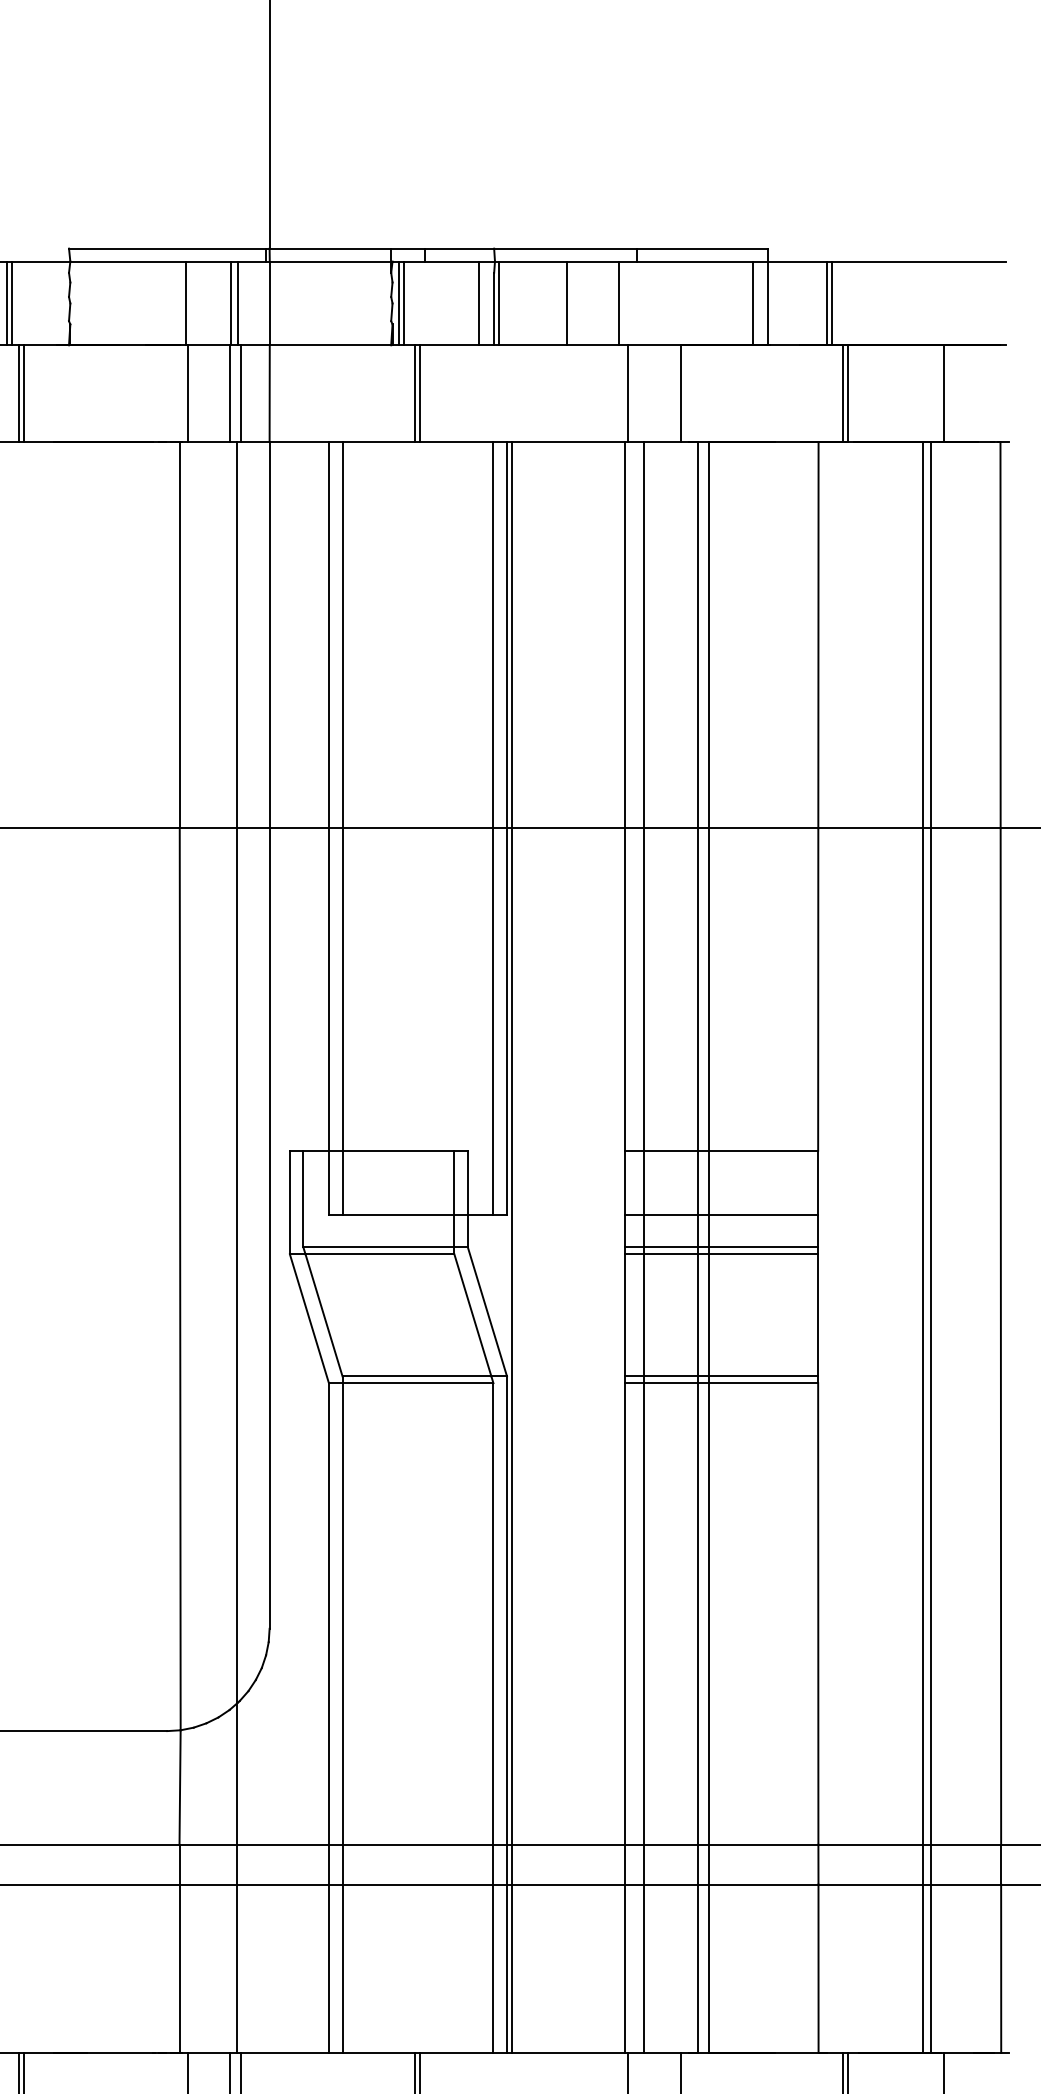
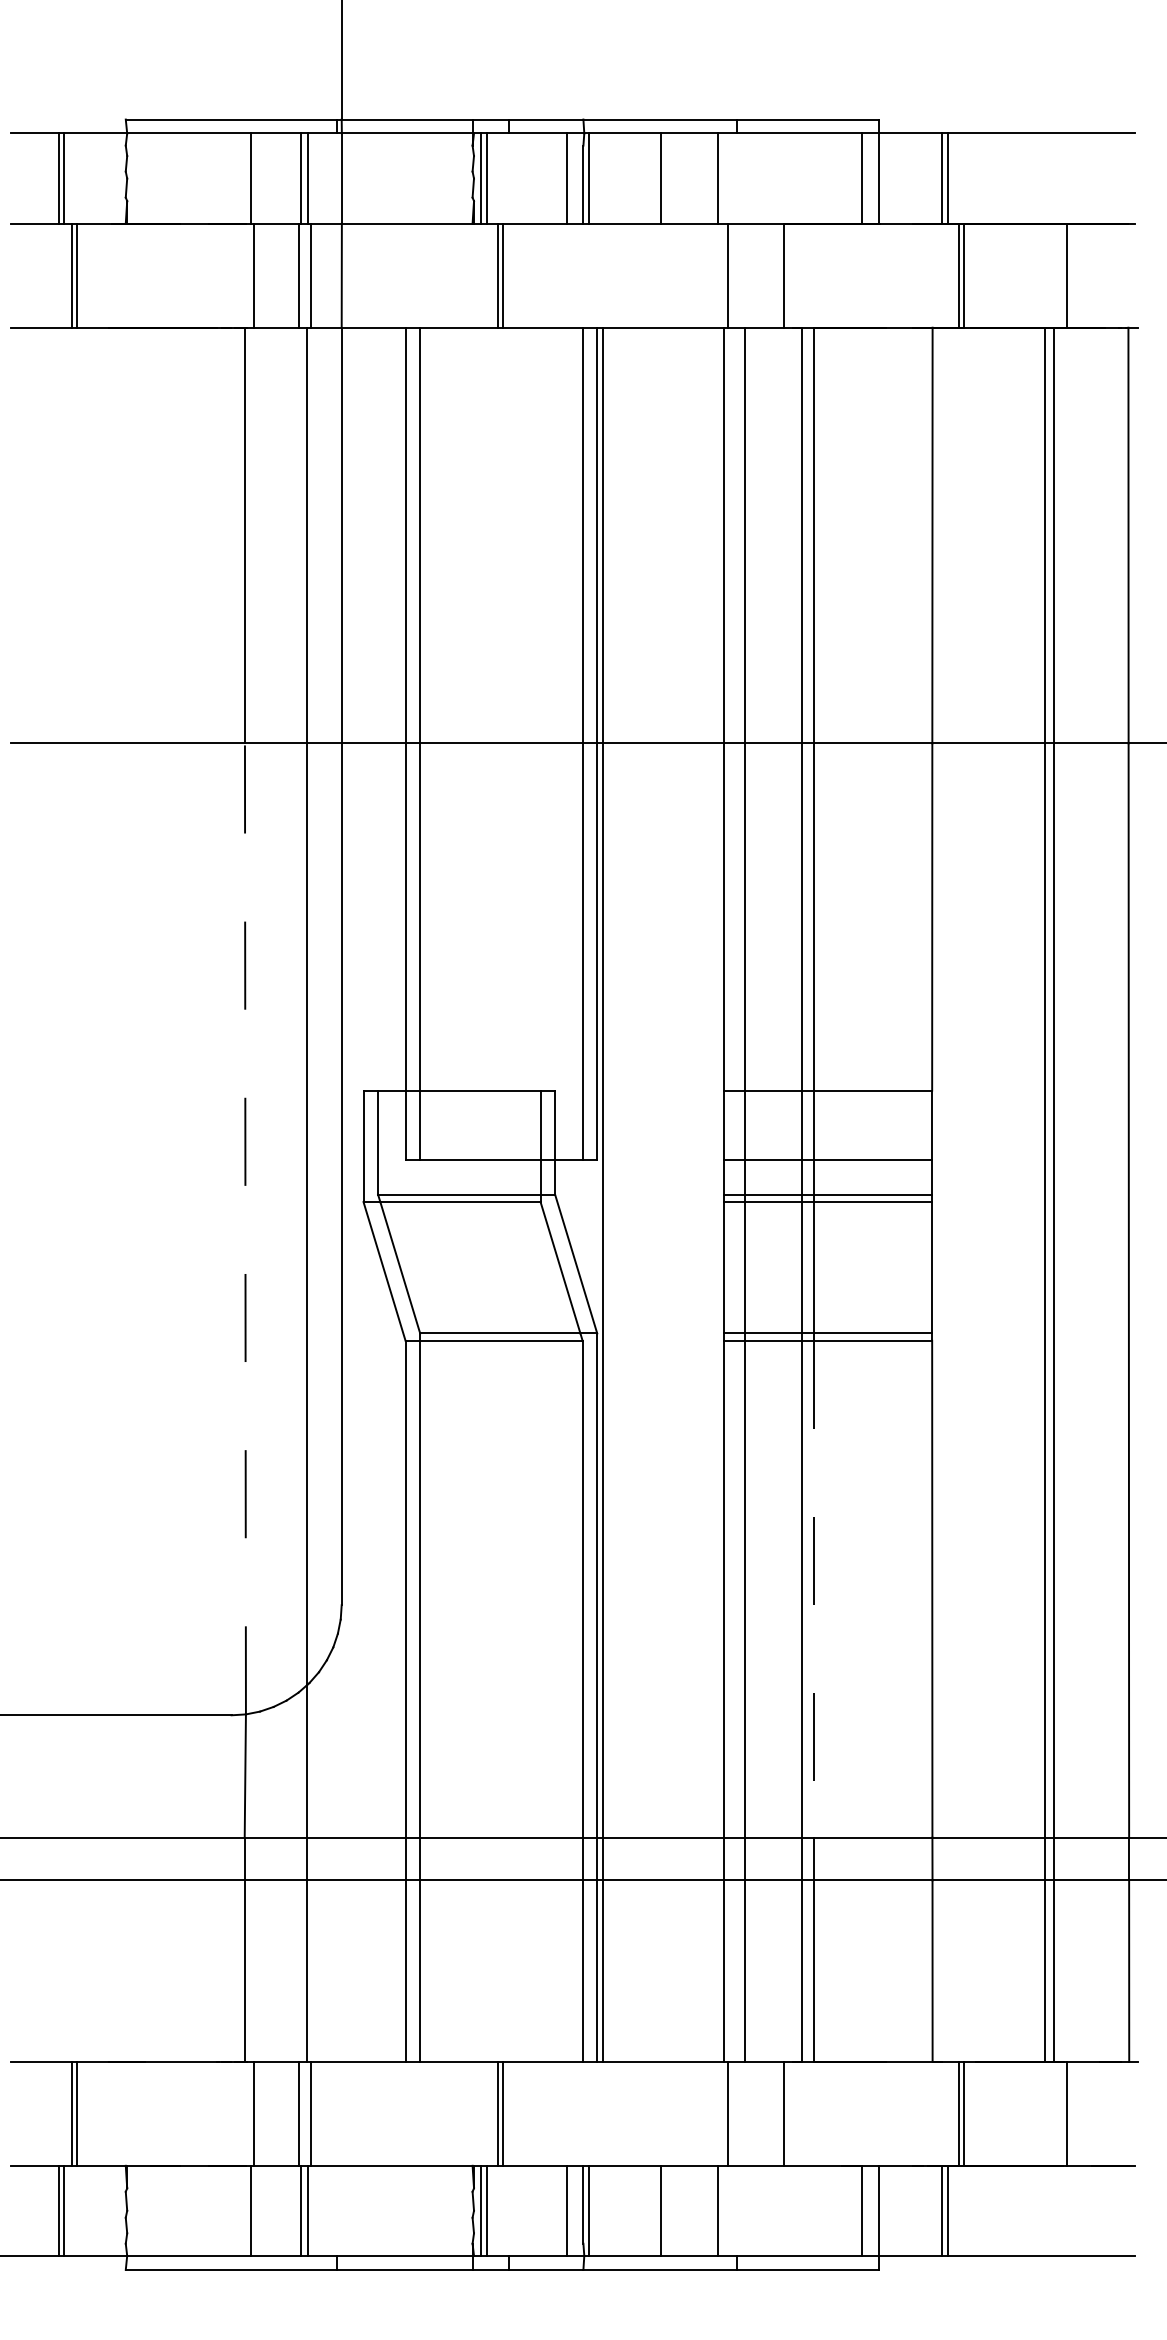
line: (180, 1278) -> (245, 1228), solid -> dashed
line: (708, 1614) -> (814, 1589), solid -> dashed

